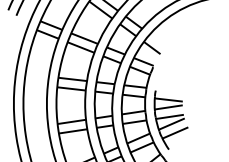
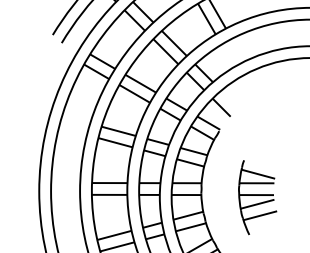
part: (170, 118) -> (257, 197), moved

